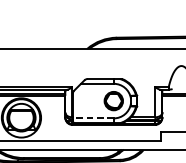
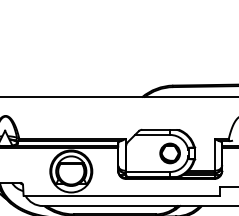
line: (93, 117) -> (148, 171), dashed -> solid

